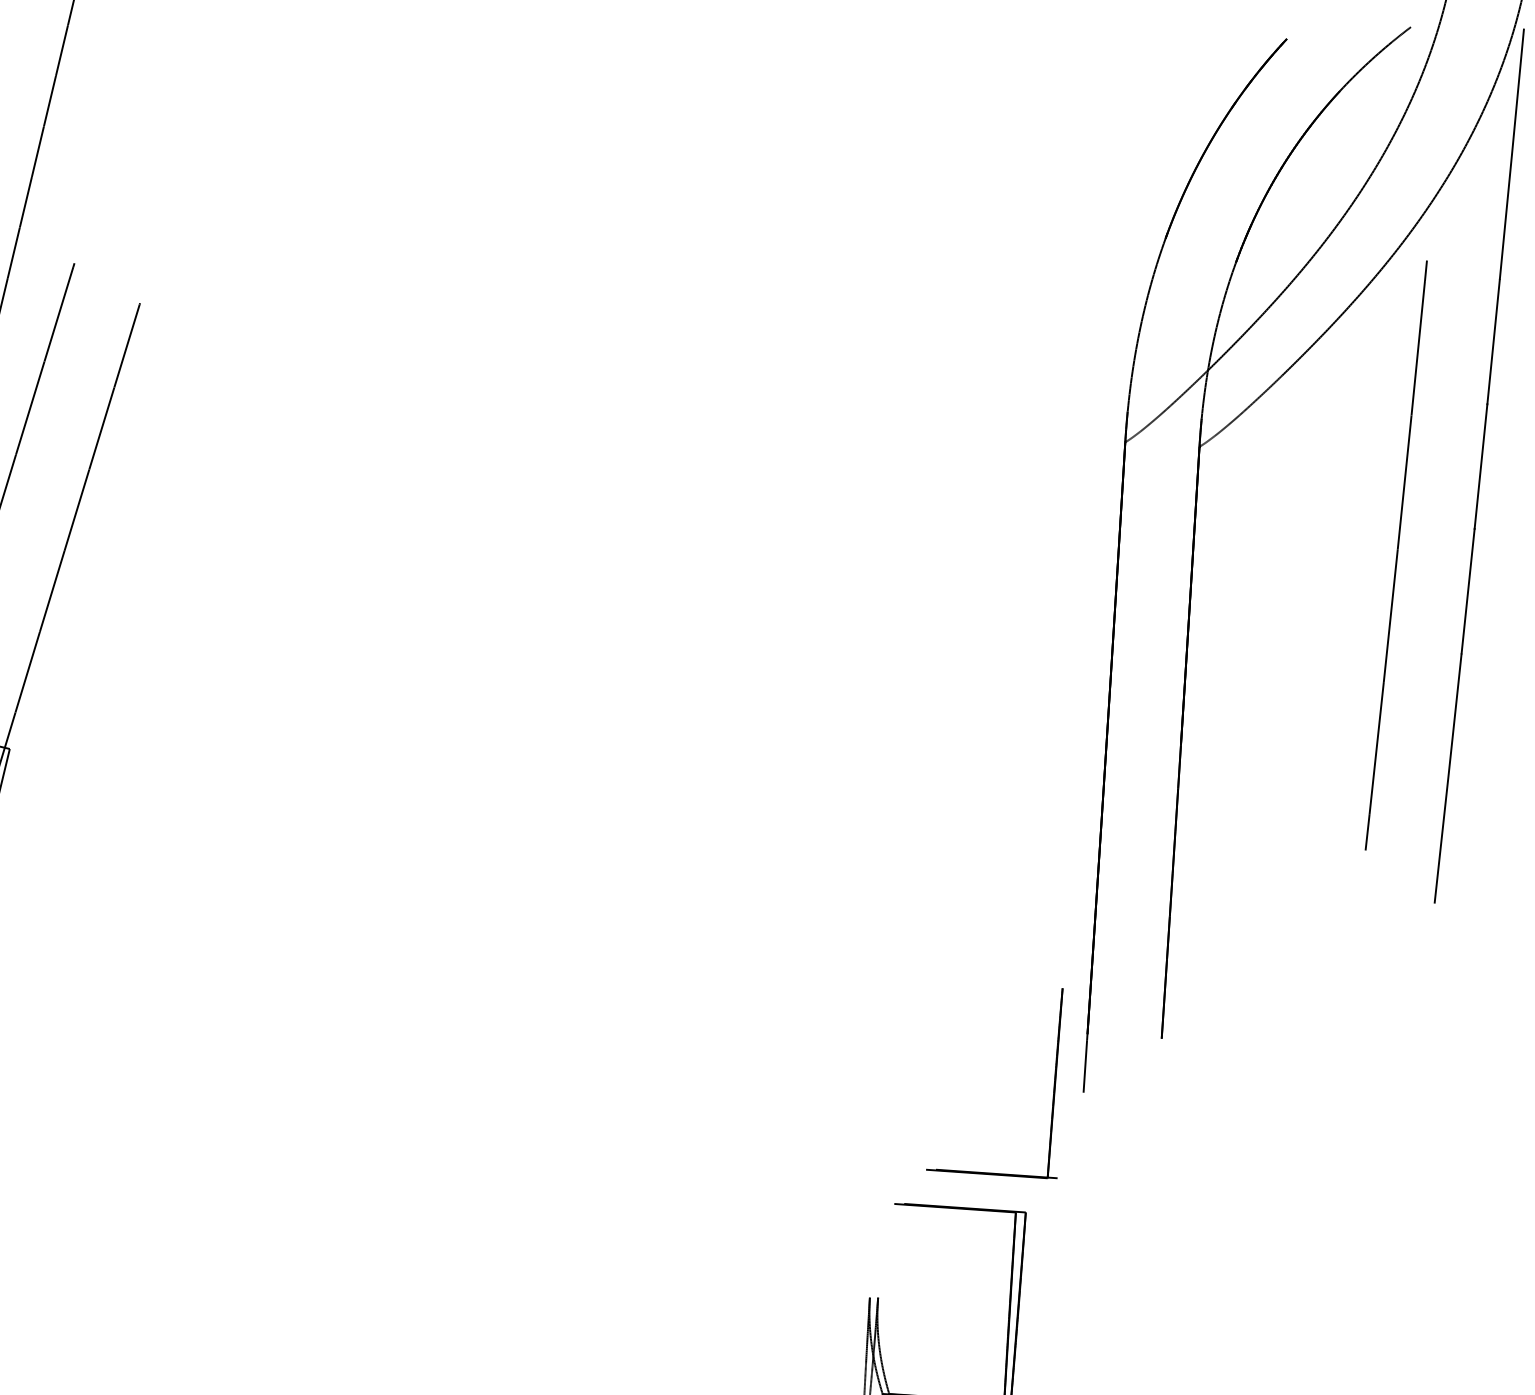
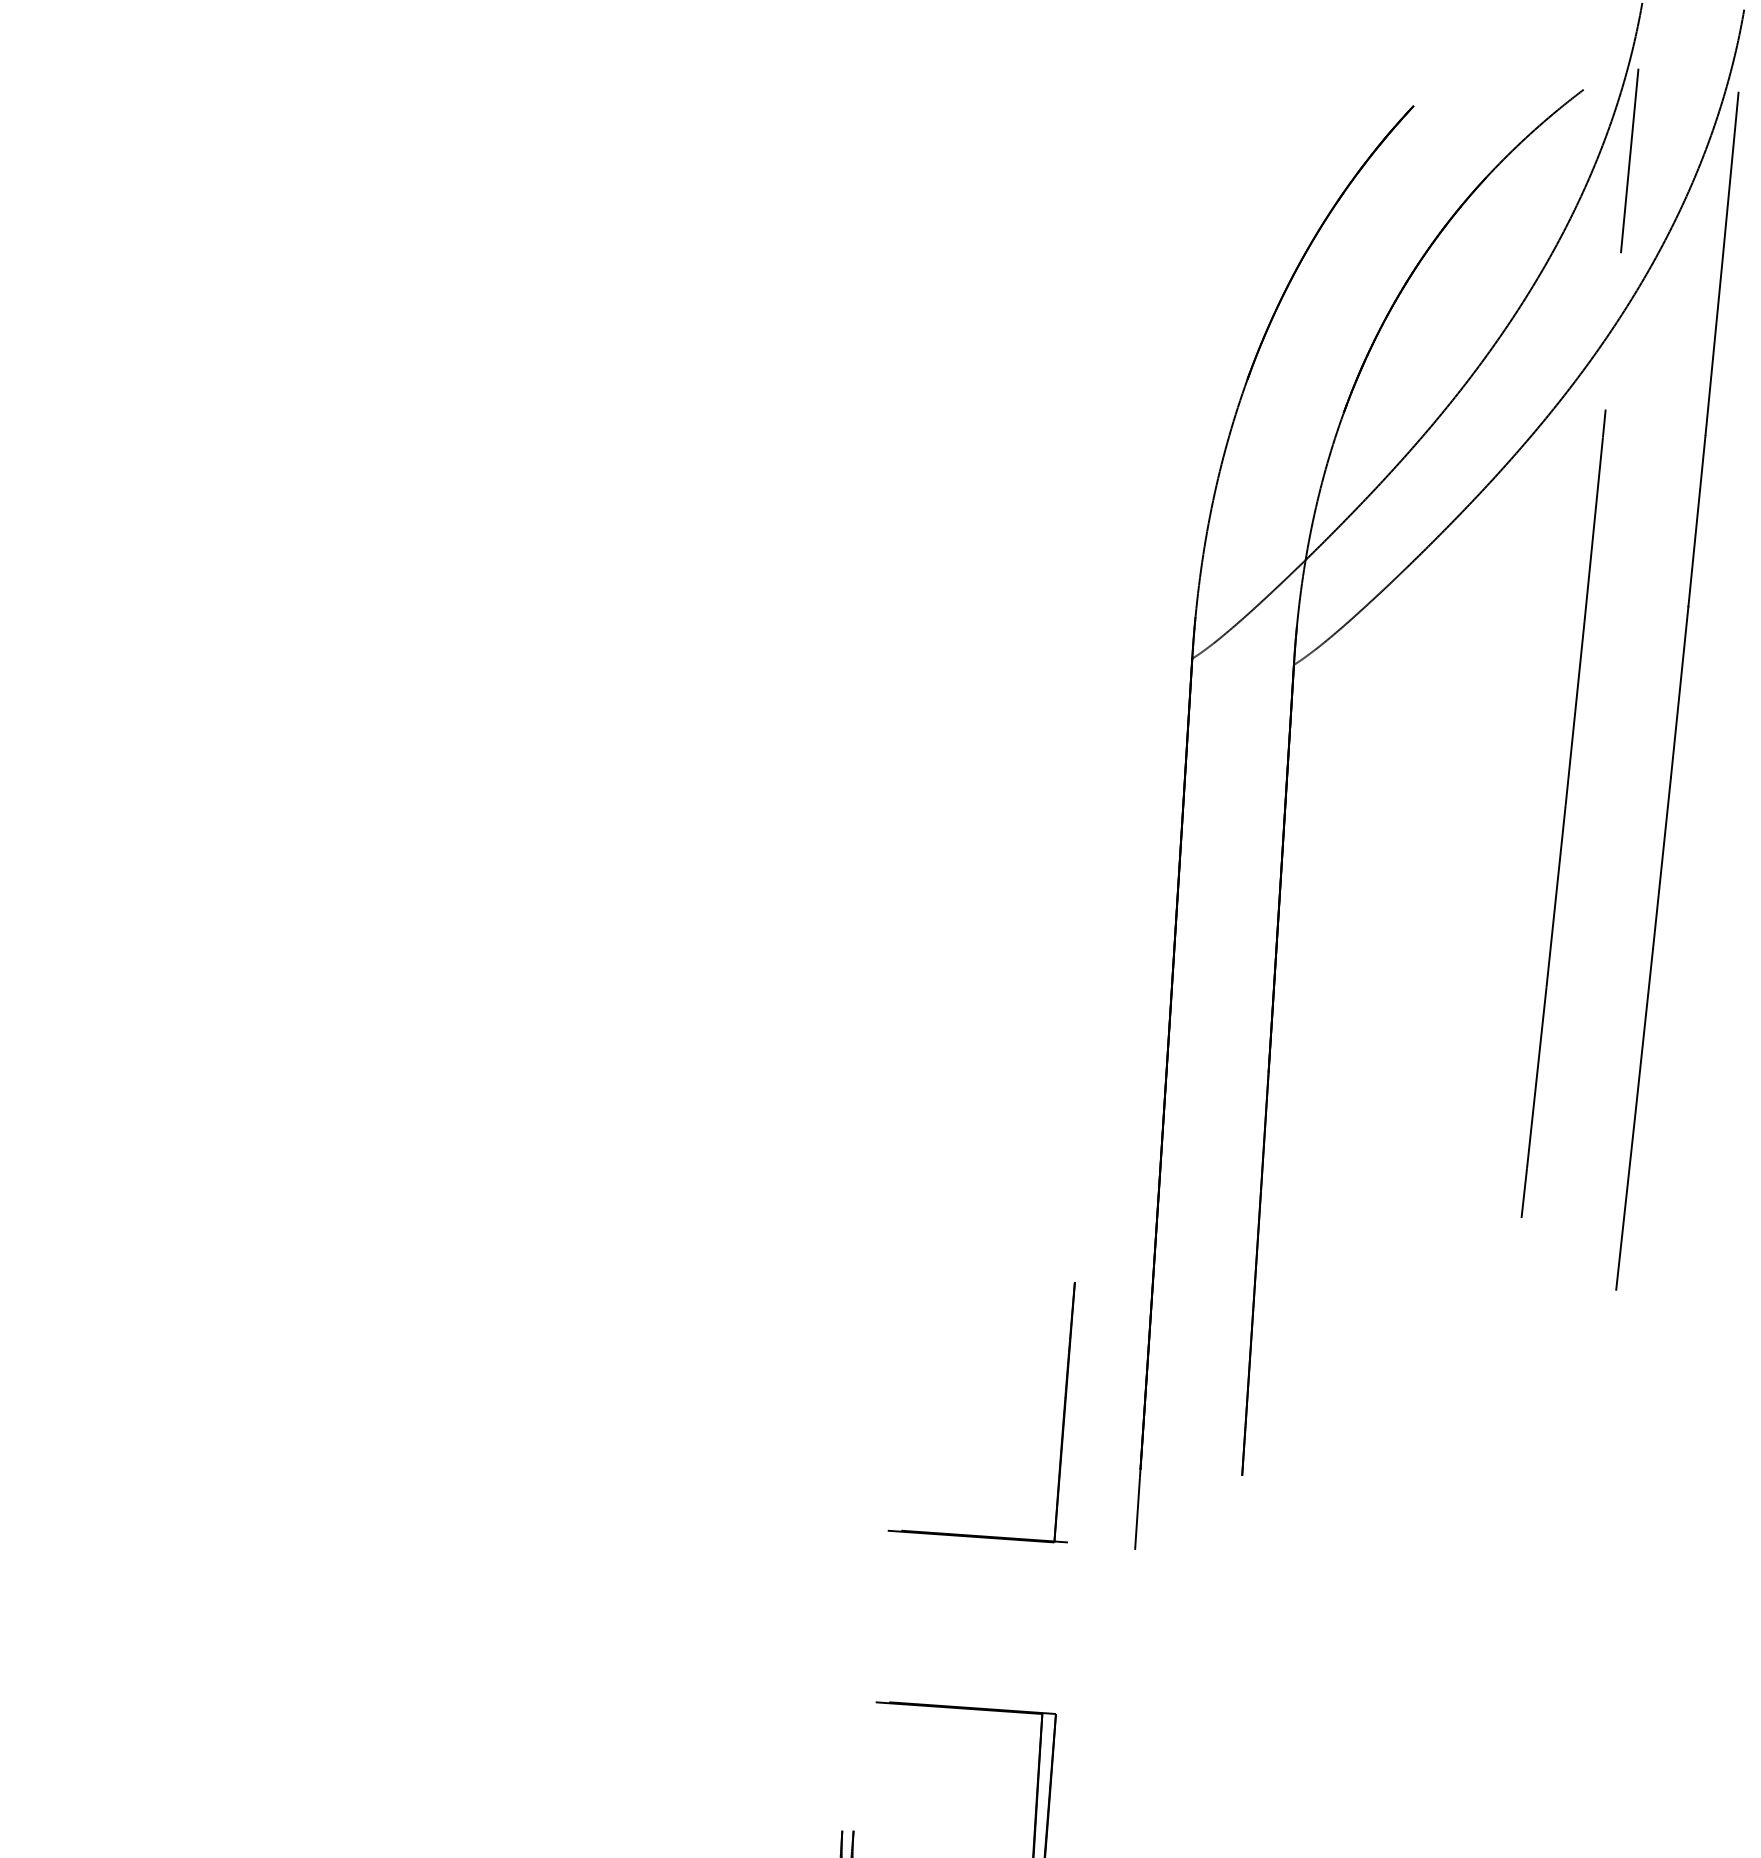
line: (1444, 78) -> (1629, 160), added
part: (1053, 1083) -> (1062, 1412), moved

